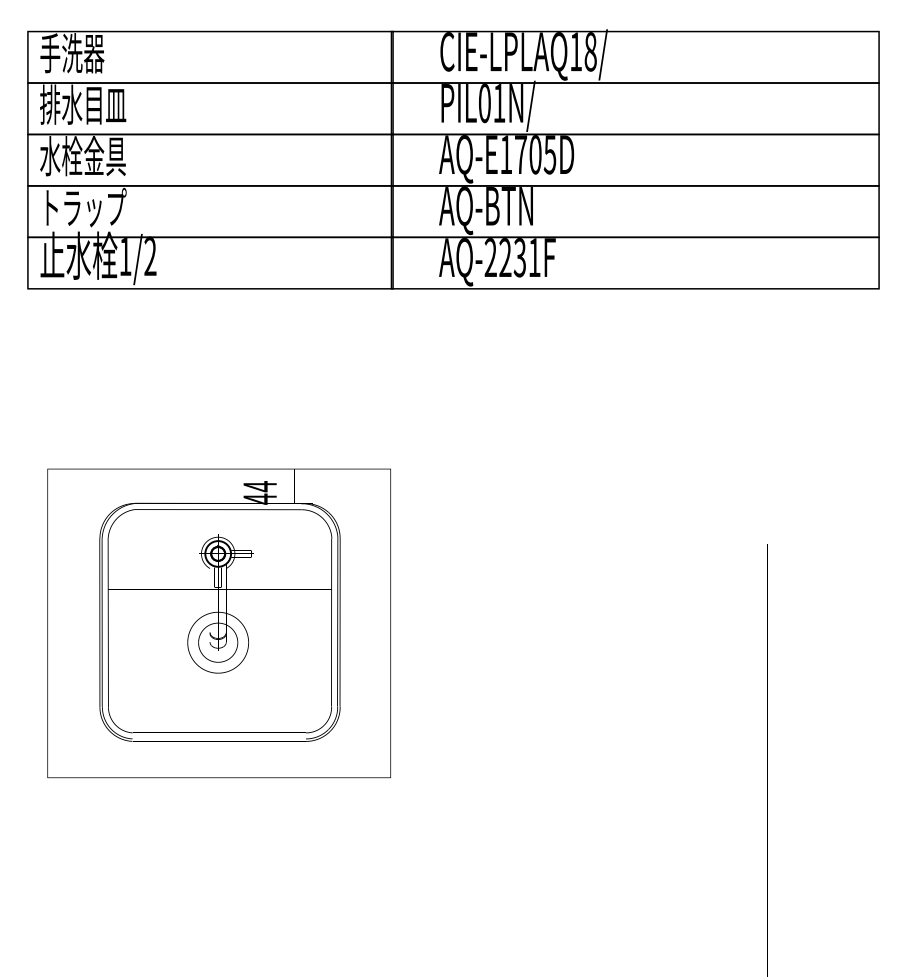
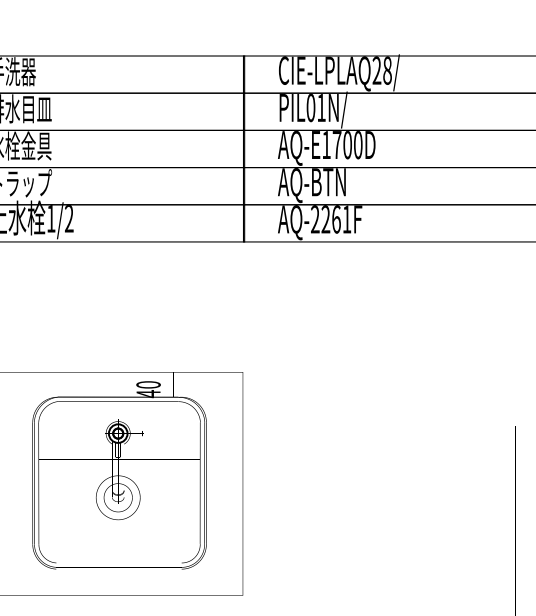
text: (576, 51) -> (377, 70), CIE-LPLAQ18/ -> CIE-LPLAQ28/
text: (549, 154) -> (357, 144), AQ-E1705D -> AQ-E1700D
text: (519, 257) -> (336, 219), AQ-2231F -> AQ-2261F
text: (260, 486) -> (148, 384), 44 -> 40

